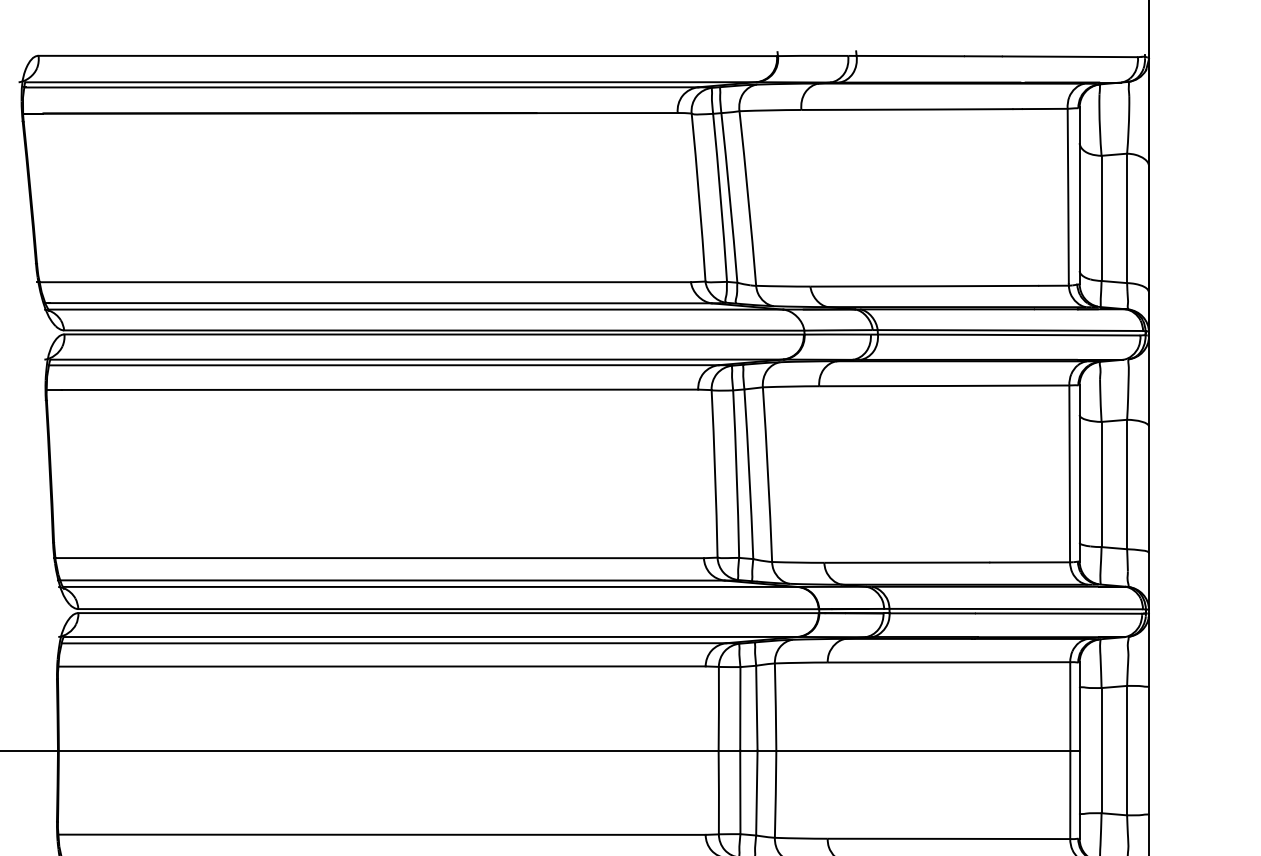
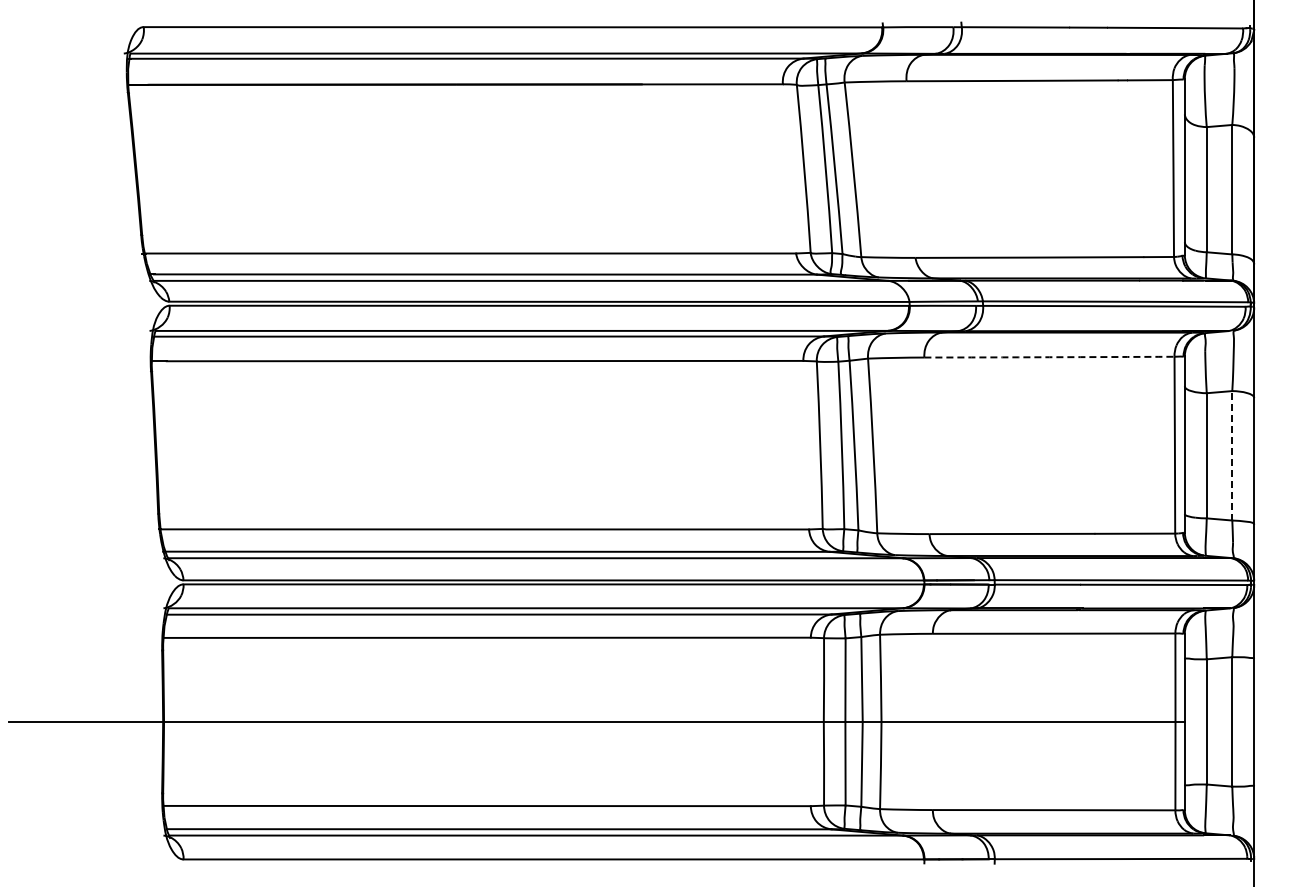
arc: (944, 386) -> (1049, 357), solid -> dashed
line: (1127, 484) -> (1232, 455), solid -> dashed

